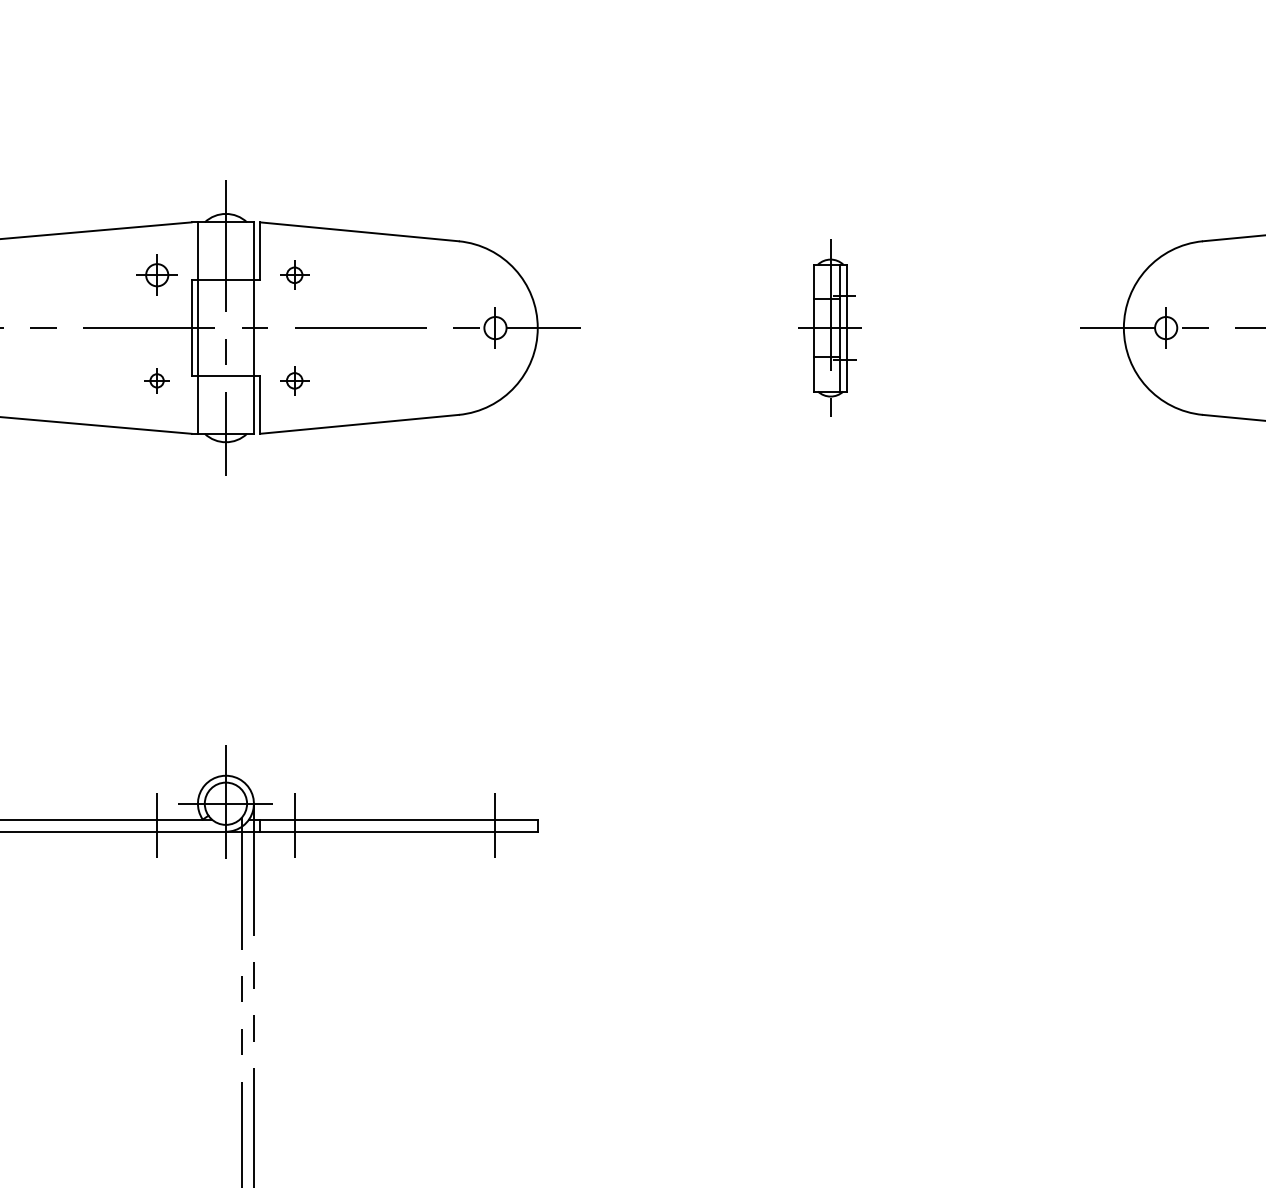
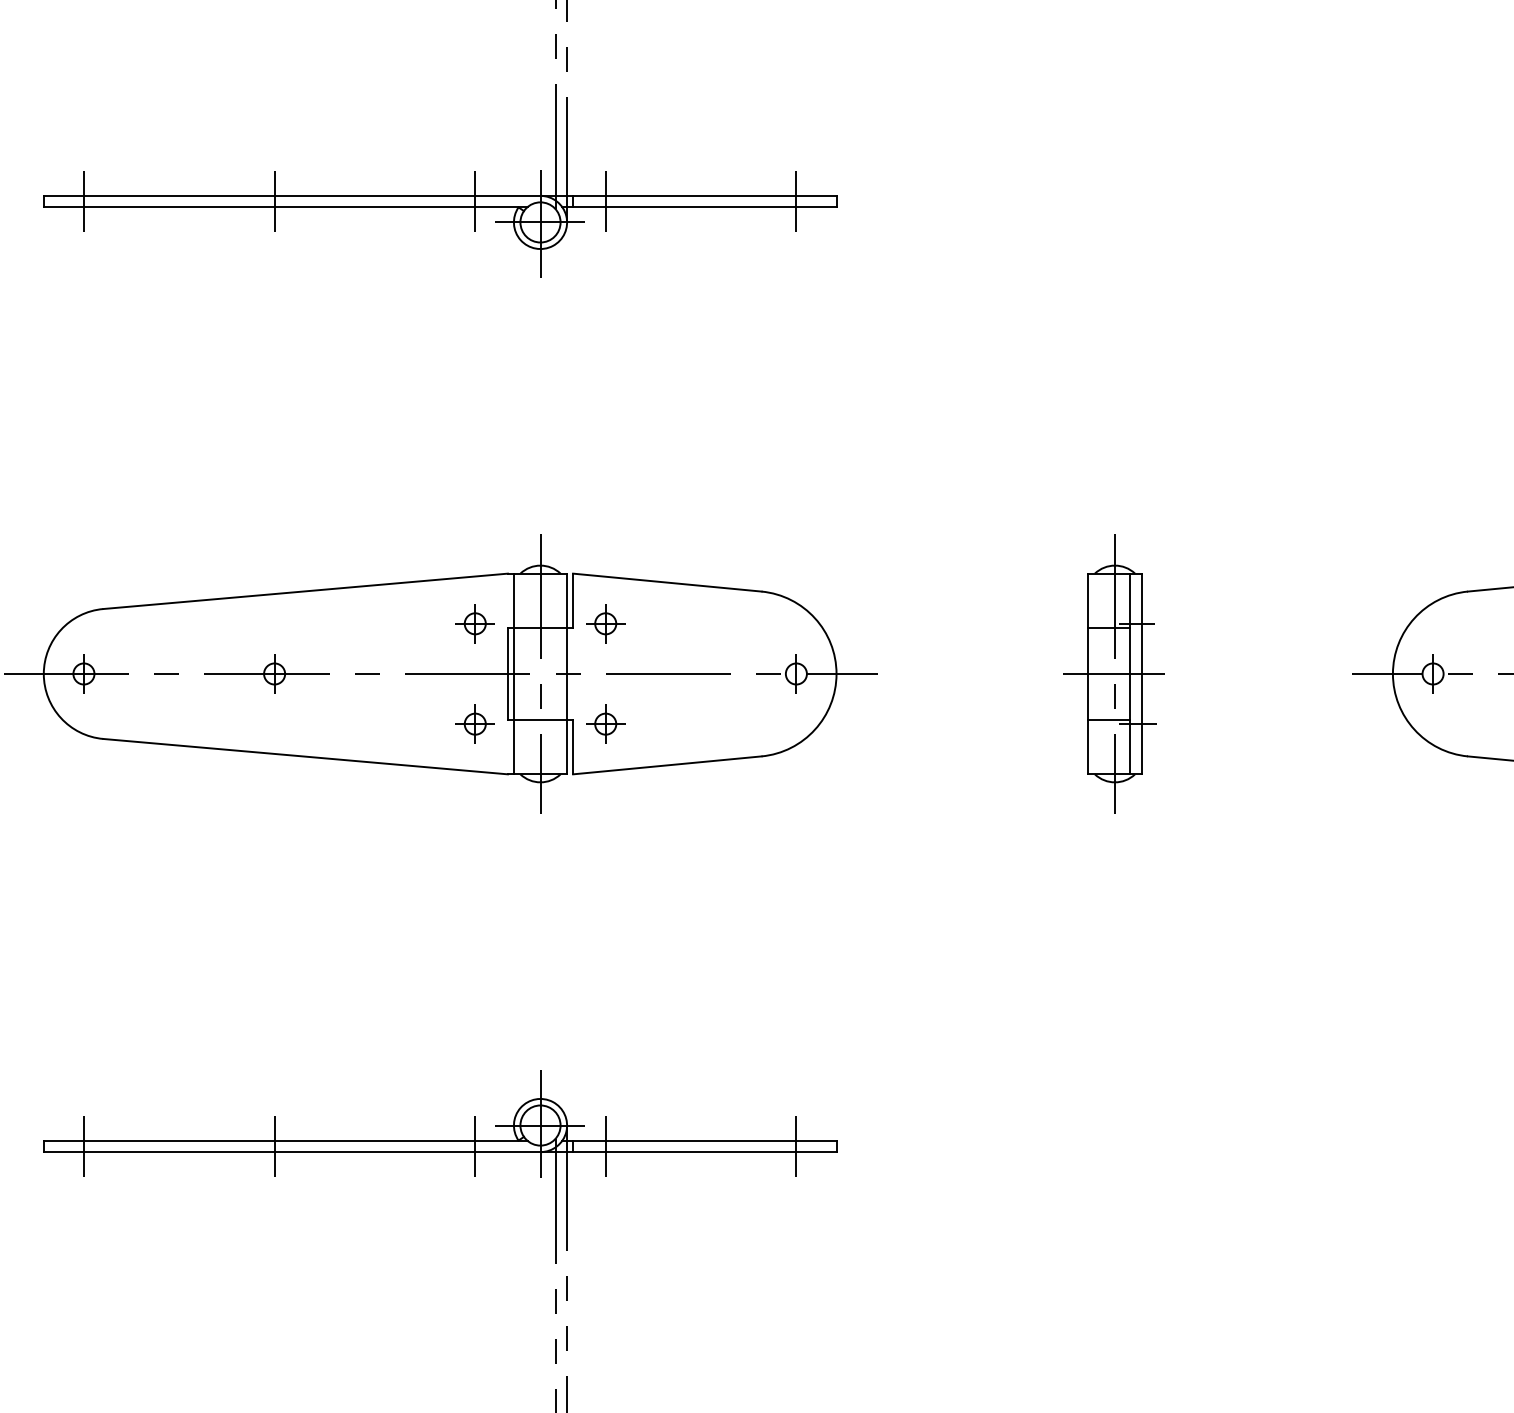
part: (294, 274) -> (605, 623), size x1.43
part: (829, 327) -> (1113, 673), size x1.67
part: (156, 380) -> (474, 723), size x1.67
part: (294, 380) -> (605, 723), size x1.43

